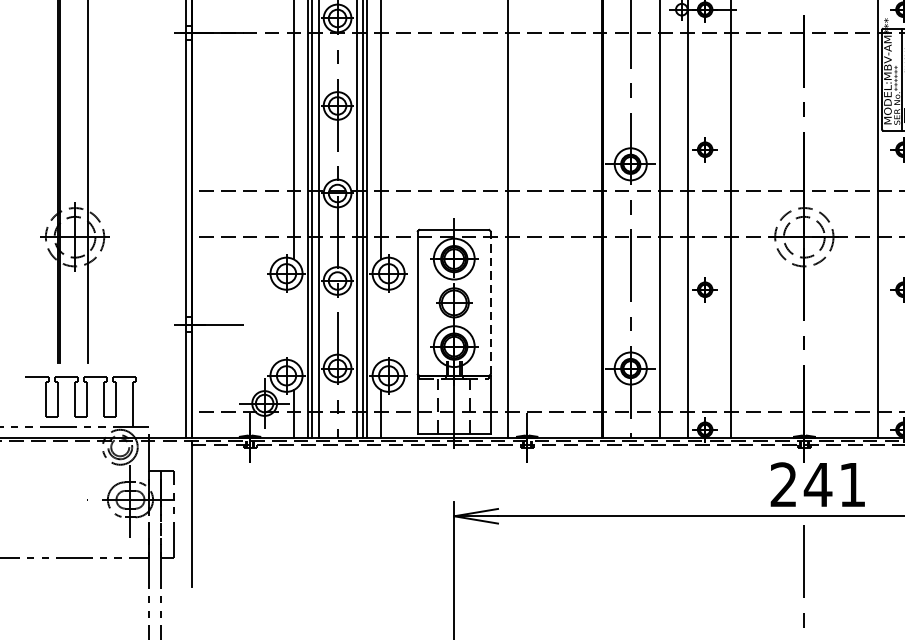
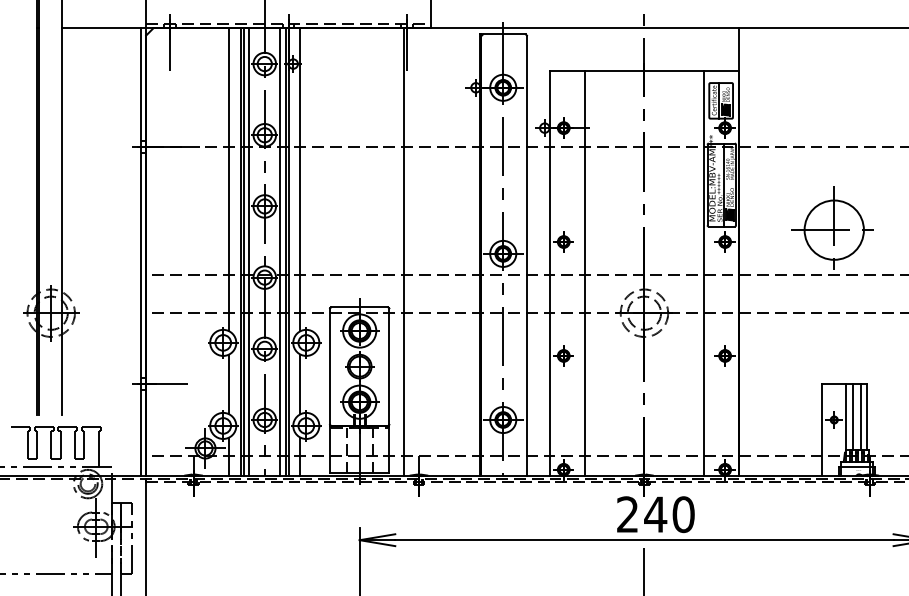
line: (490, 302) -> (389, 366), dashed -> solid
line: (294, 324) -> (229, 384), added
line: (381, 324) -> (300, 384), added
text: (852, 484) -> (683, 514), 241 -> 240

